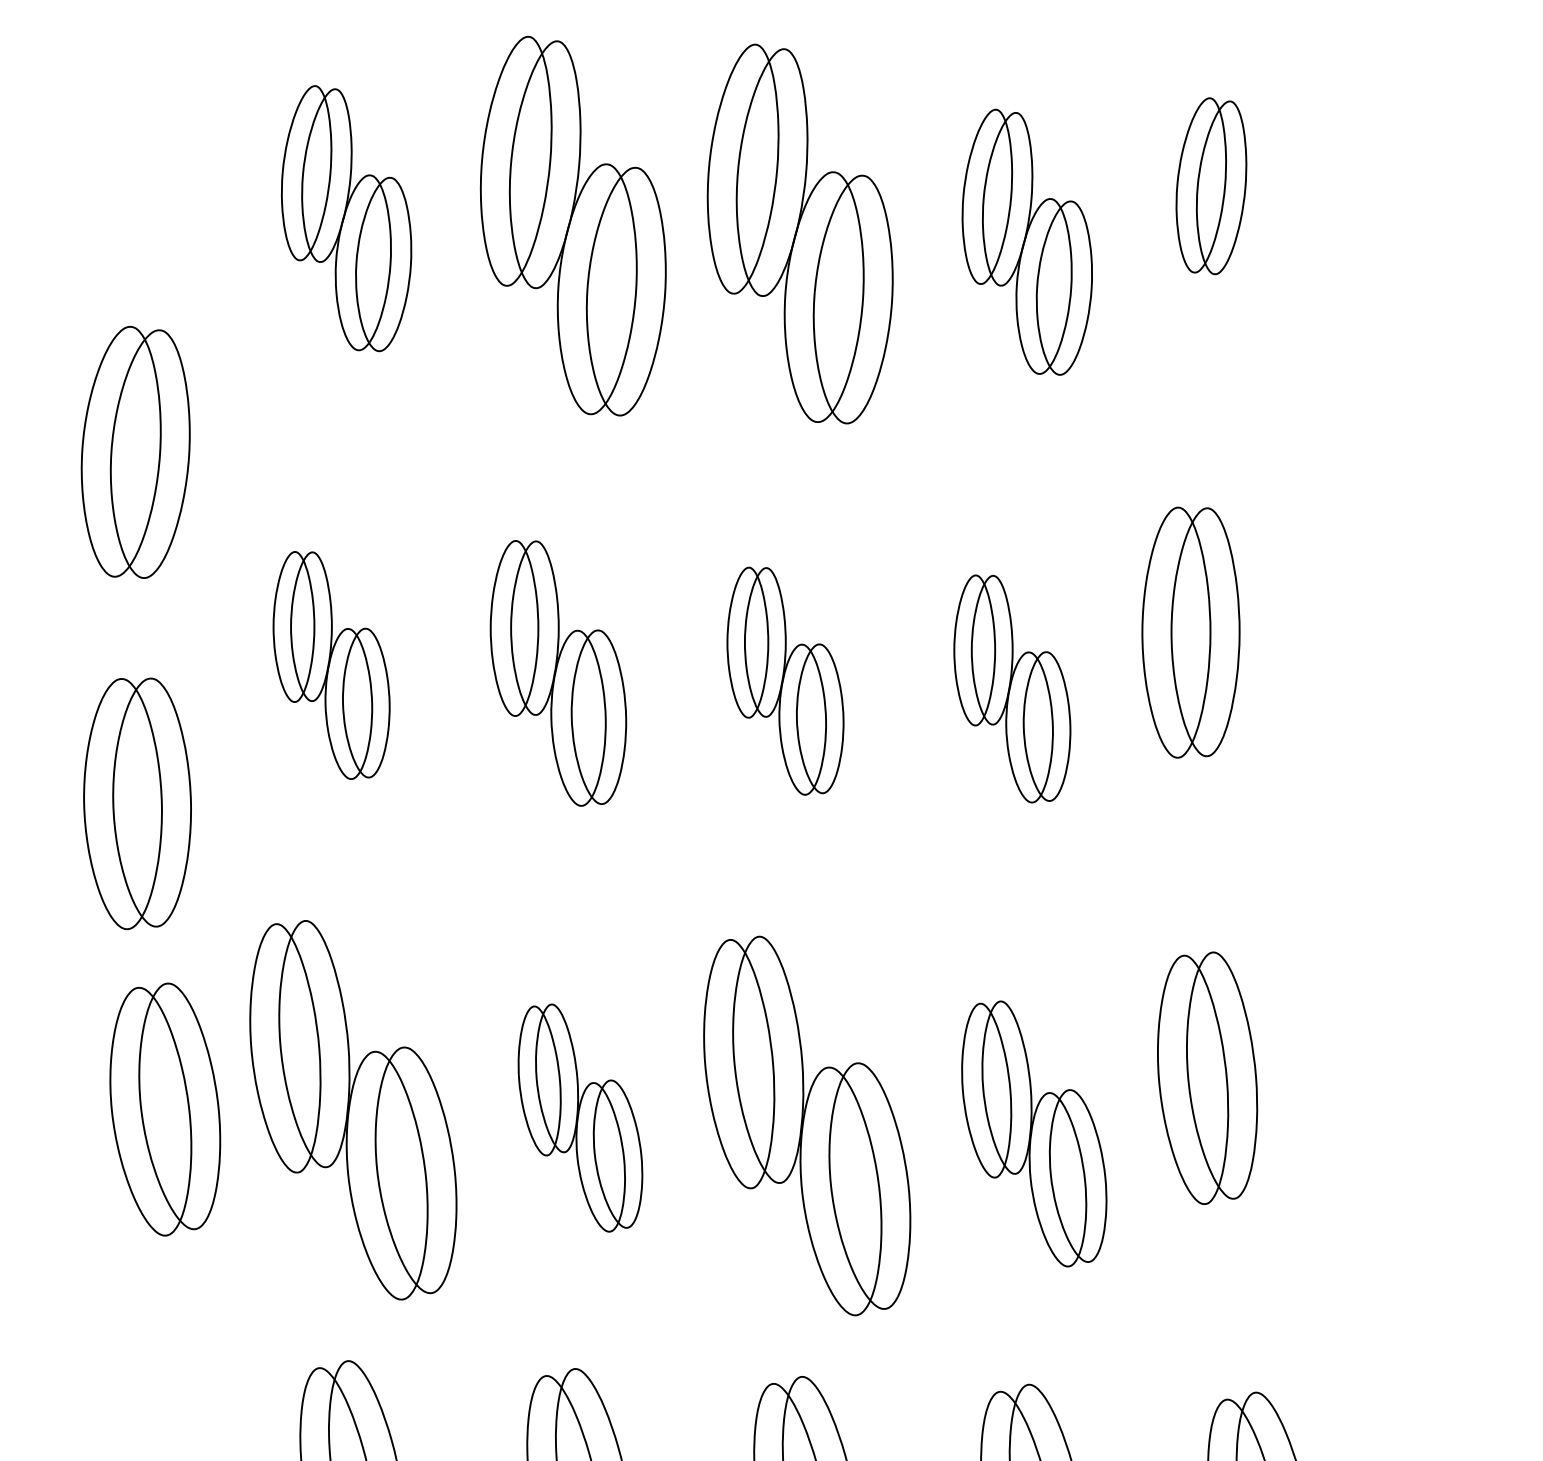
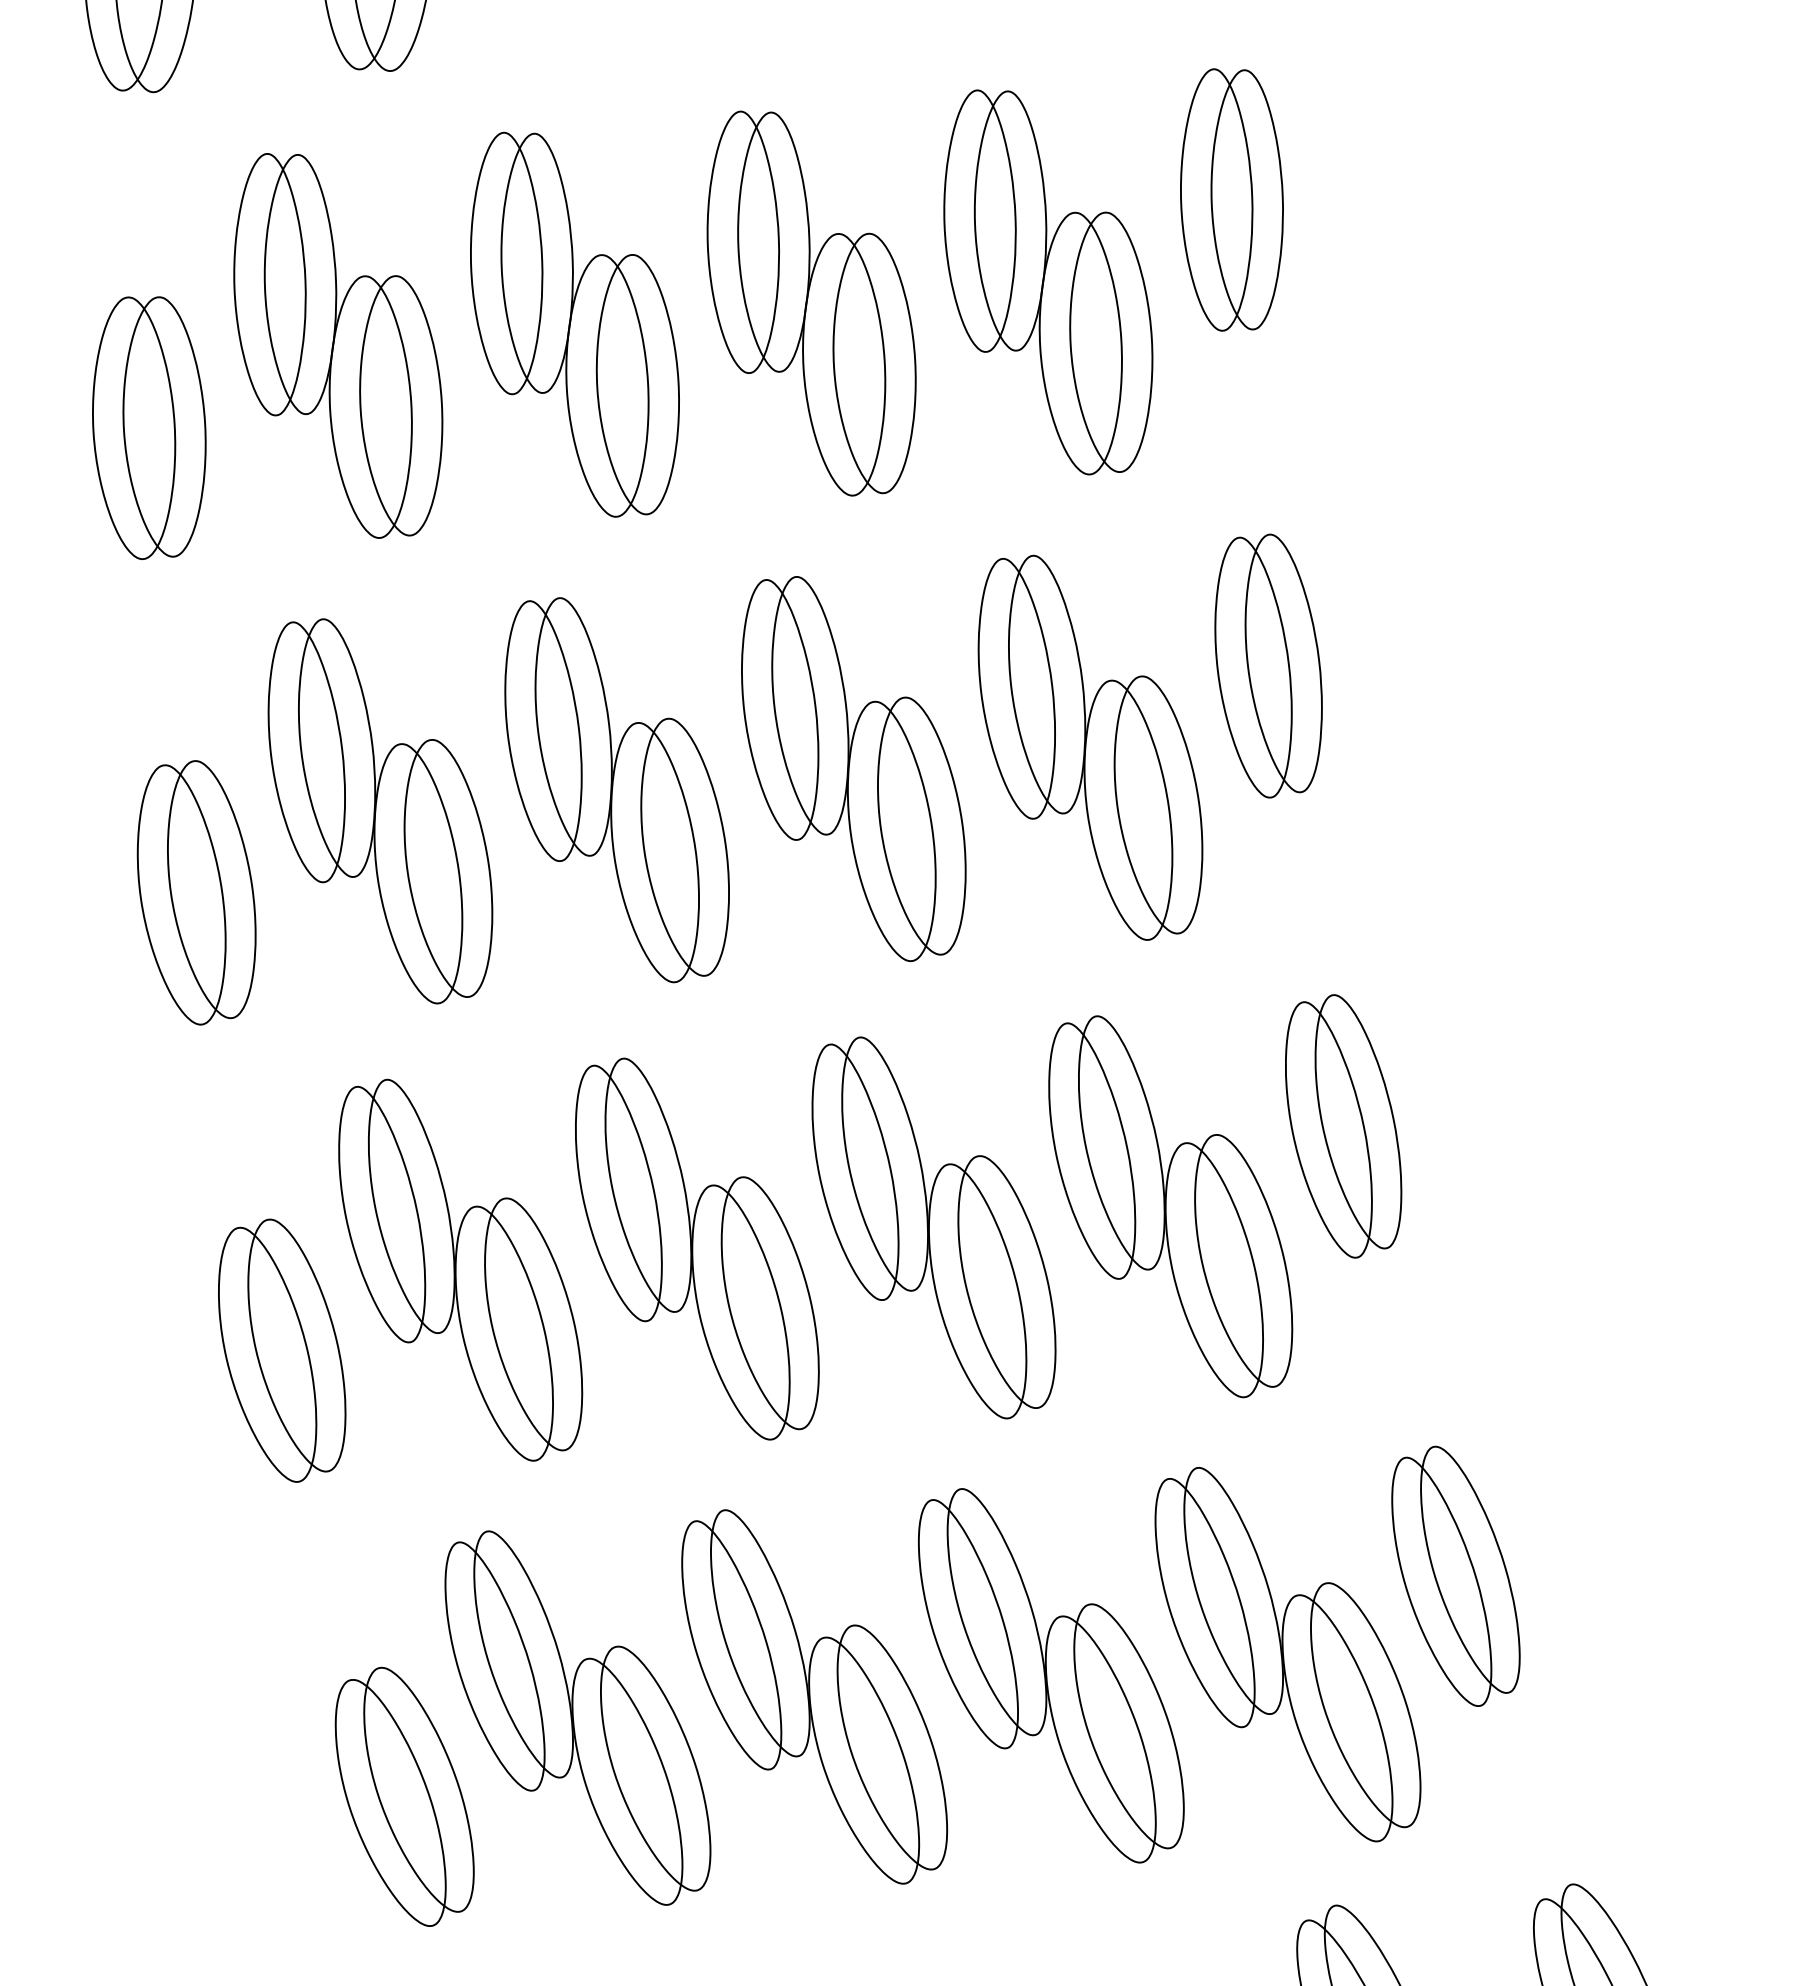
part: (1210, 186) -> (1231, 199), size x1.43
part: (347, 218) -> (338, 345), size x1.43
part: (1027, 243) -> (1048, 282), size x1.43
part: (135, 452) -> (149, 427), moved
part: (331, 665) -> (380, 811), size x1.67
part: (558, 673) -> (616, 790), size x1.43
part: (785, 680) -> (853, 768), size x1.67
part: (1012, 688) -> (1090, 747), size x1.67
part: (137, 803) -> (196, 892), moved
part: (165, 1109) -> (282, 1350), moved
part: (580, 1117) -> (697, 1248), size x1.67
part: (1034, 1133) -> (1170, 1206), size x1.43

